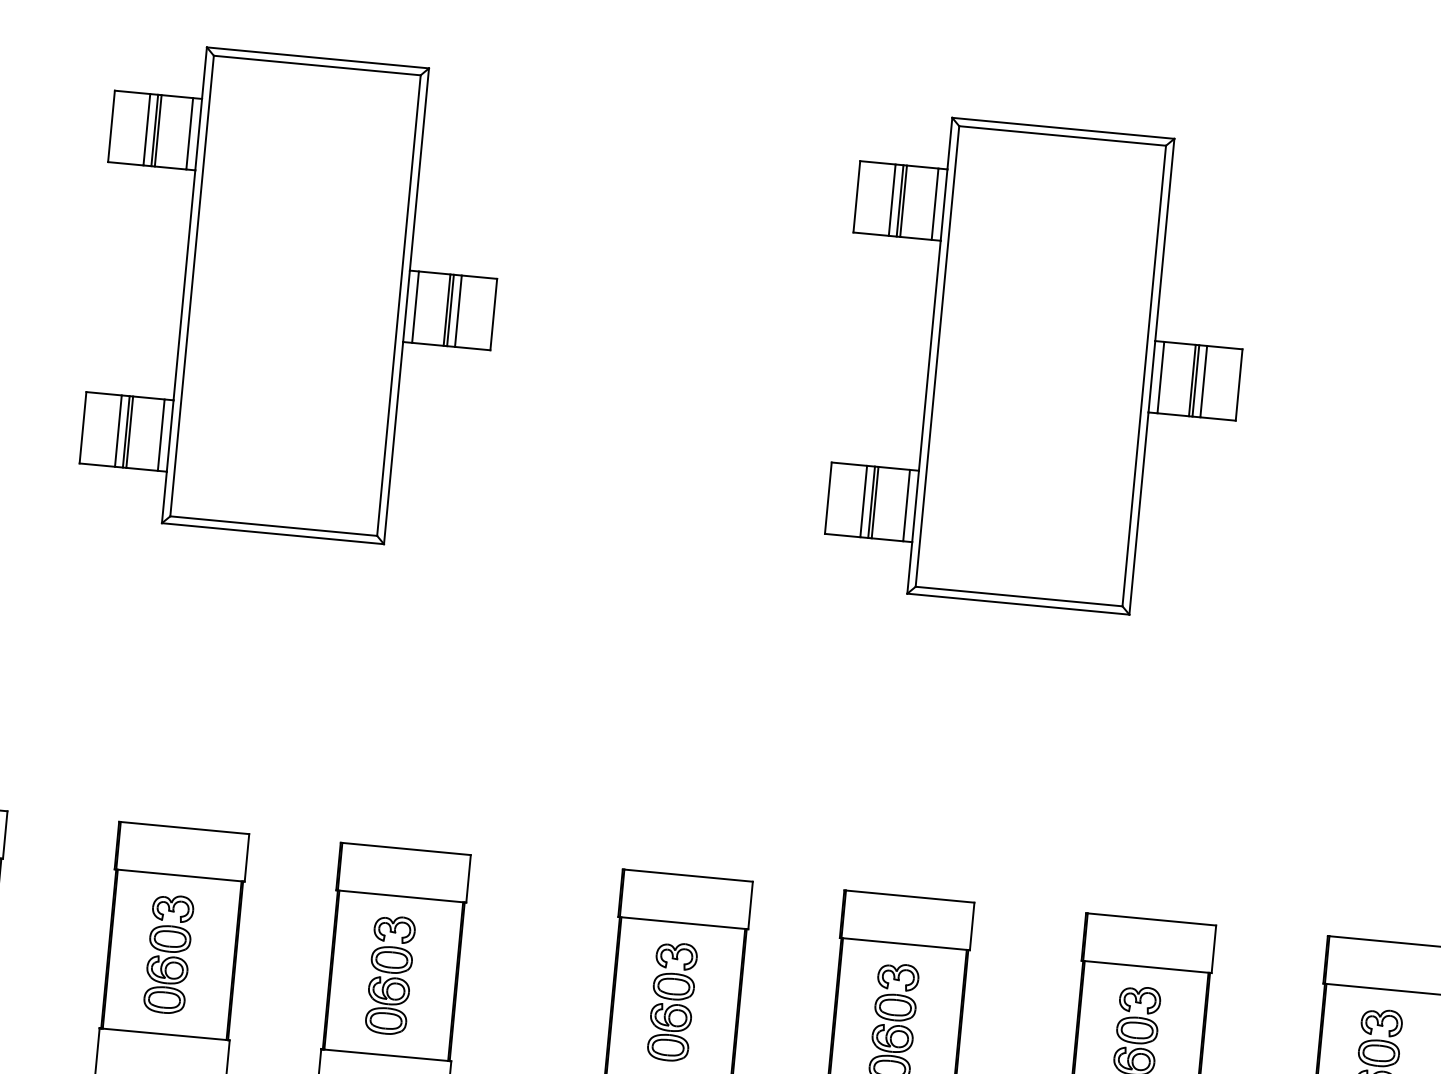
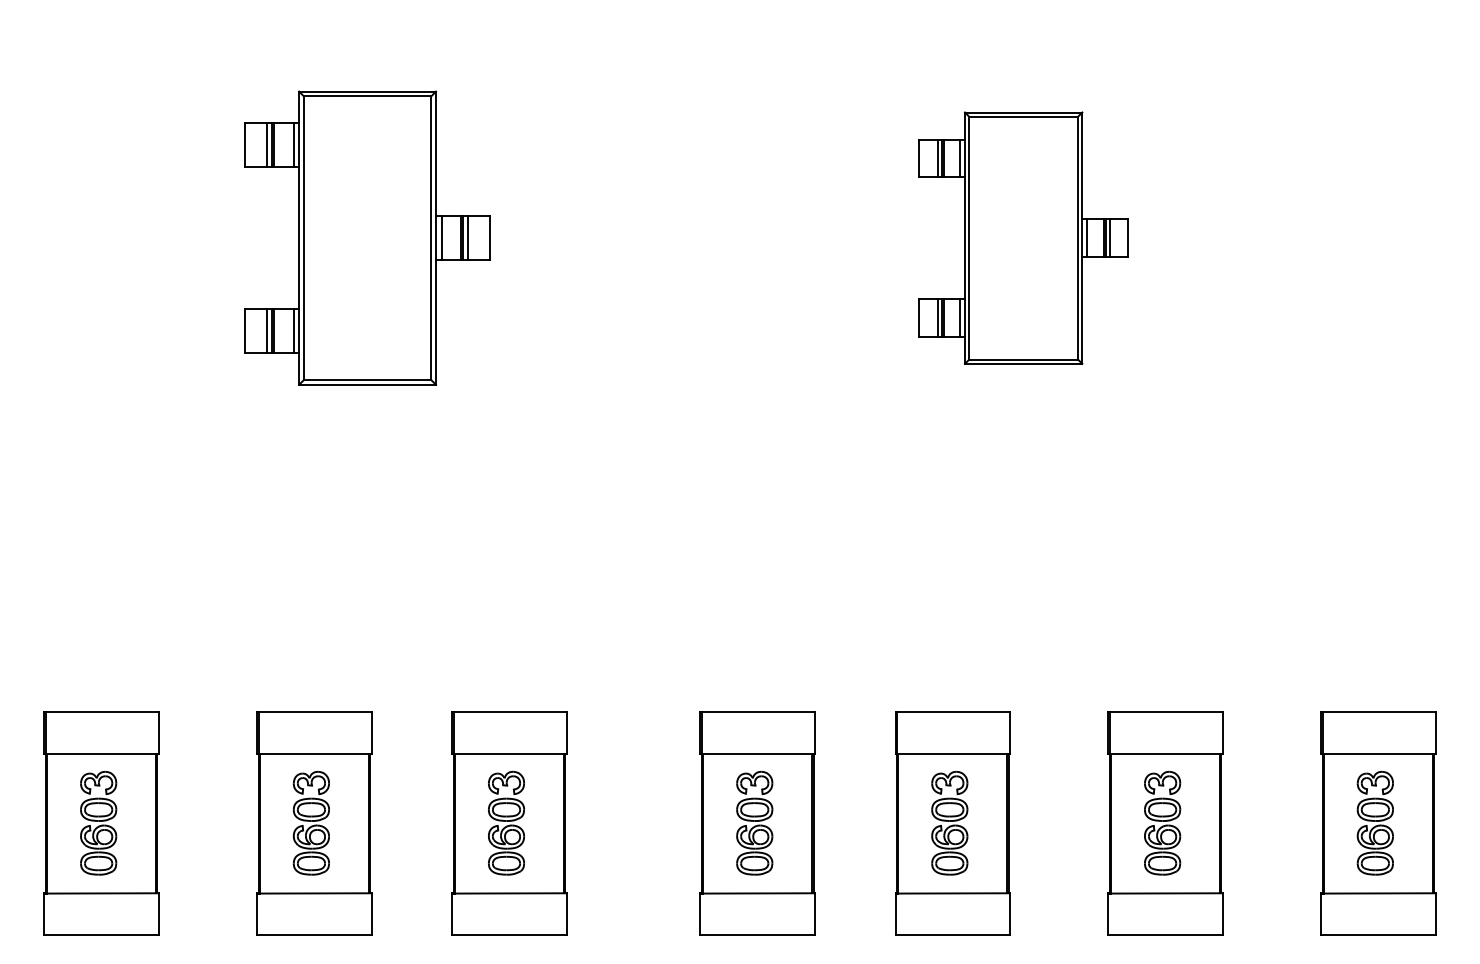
part: (295, 294) -> (367, 237), size x0.7
part: (1040, 365) -> (1023, 237), size x0.6

